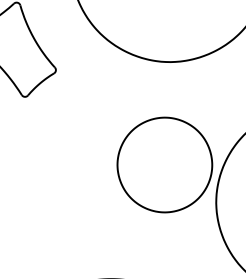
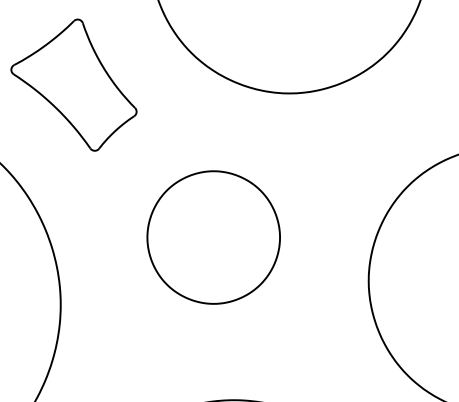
part: (164, 164) -> (213, 237), moved

